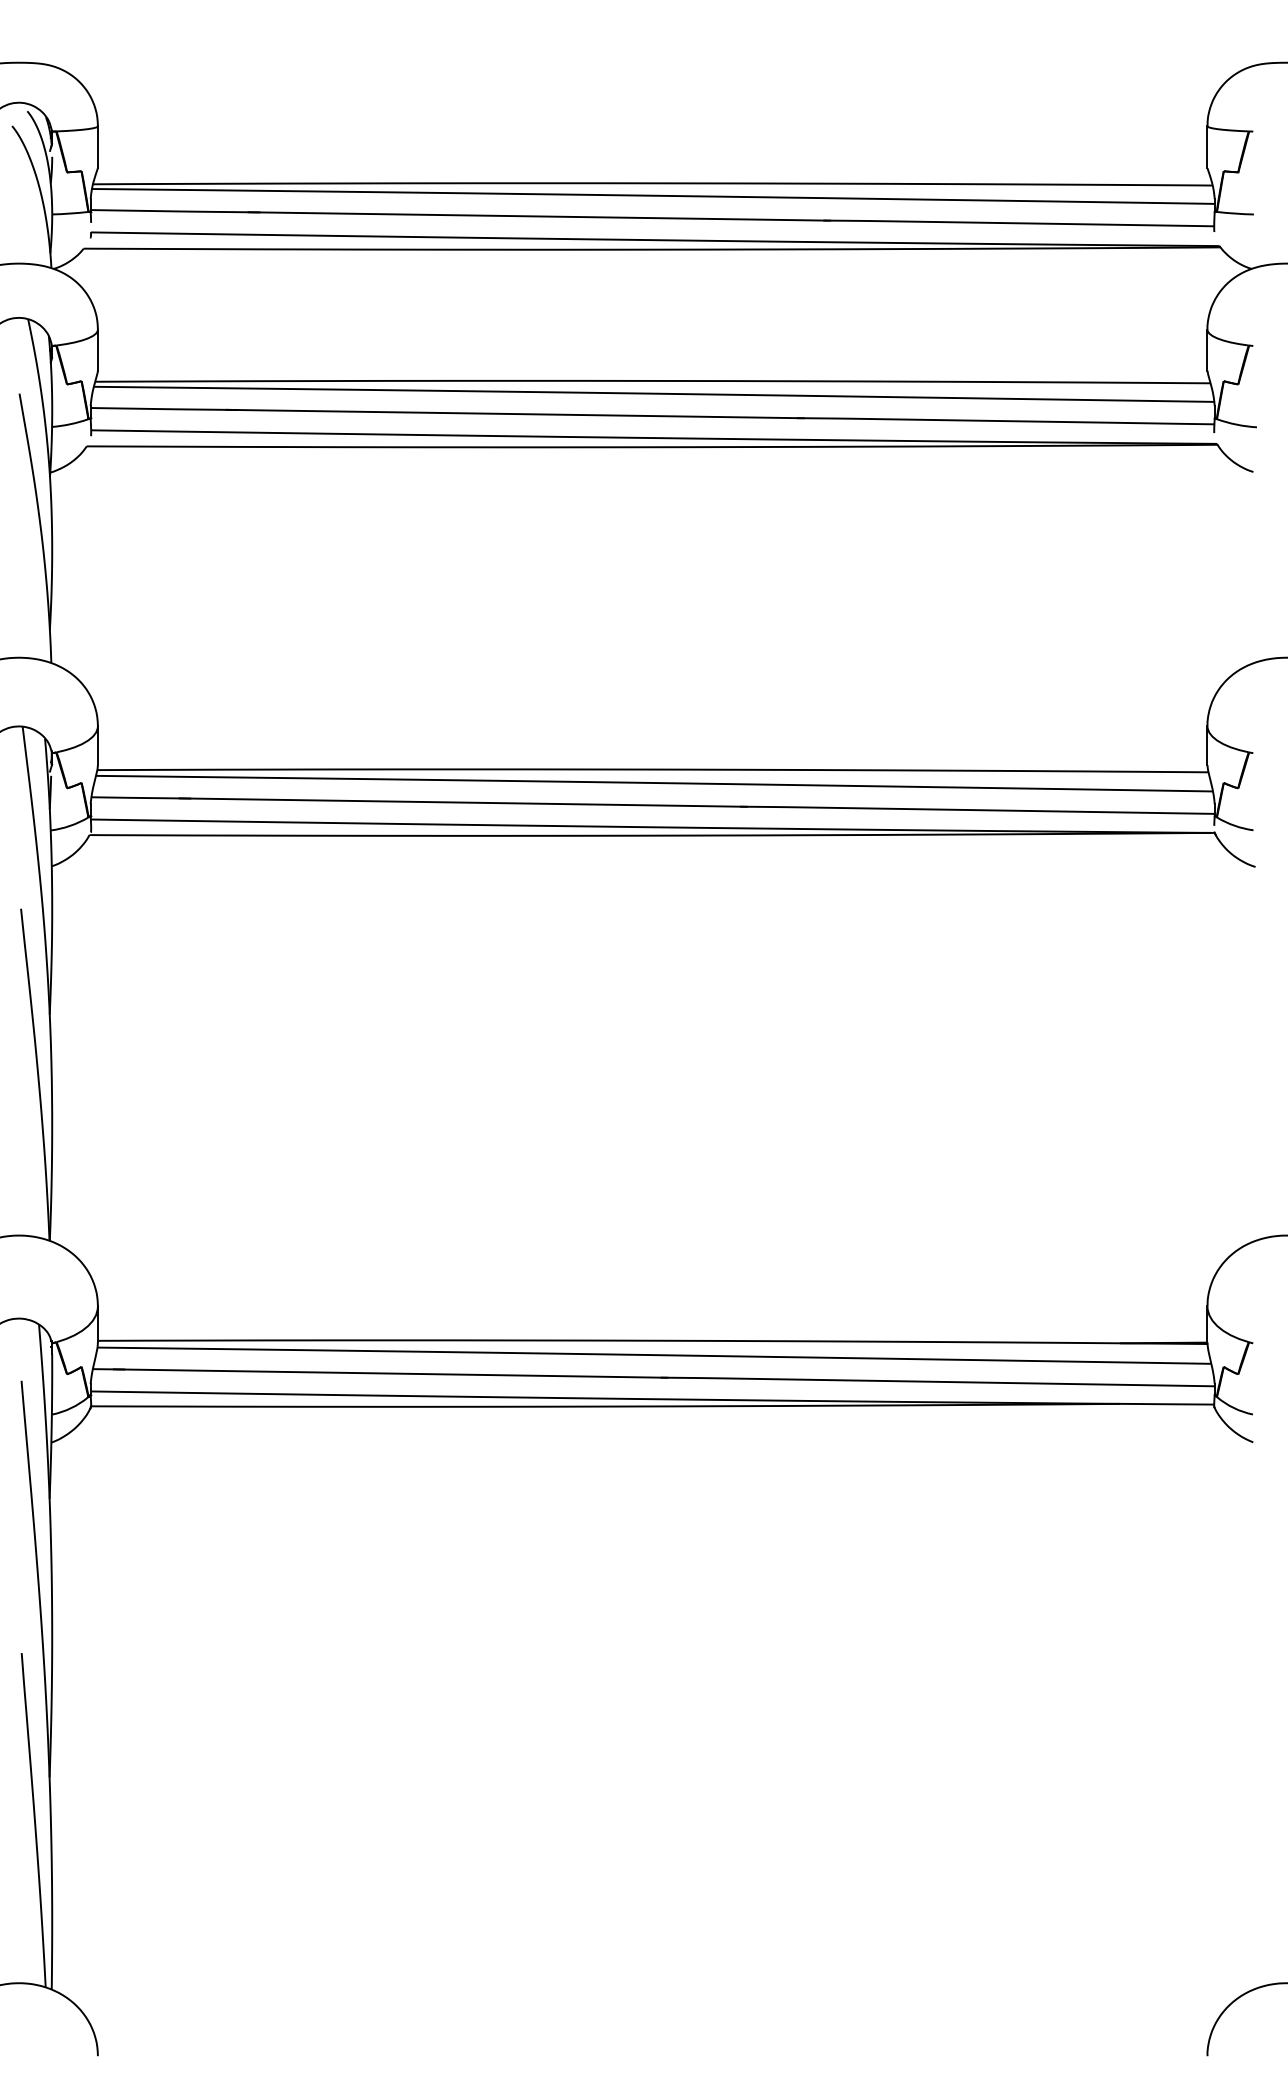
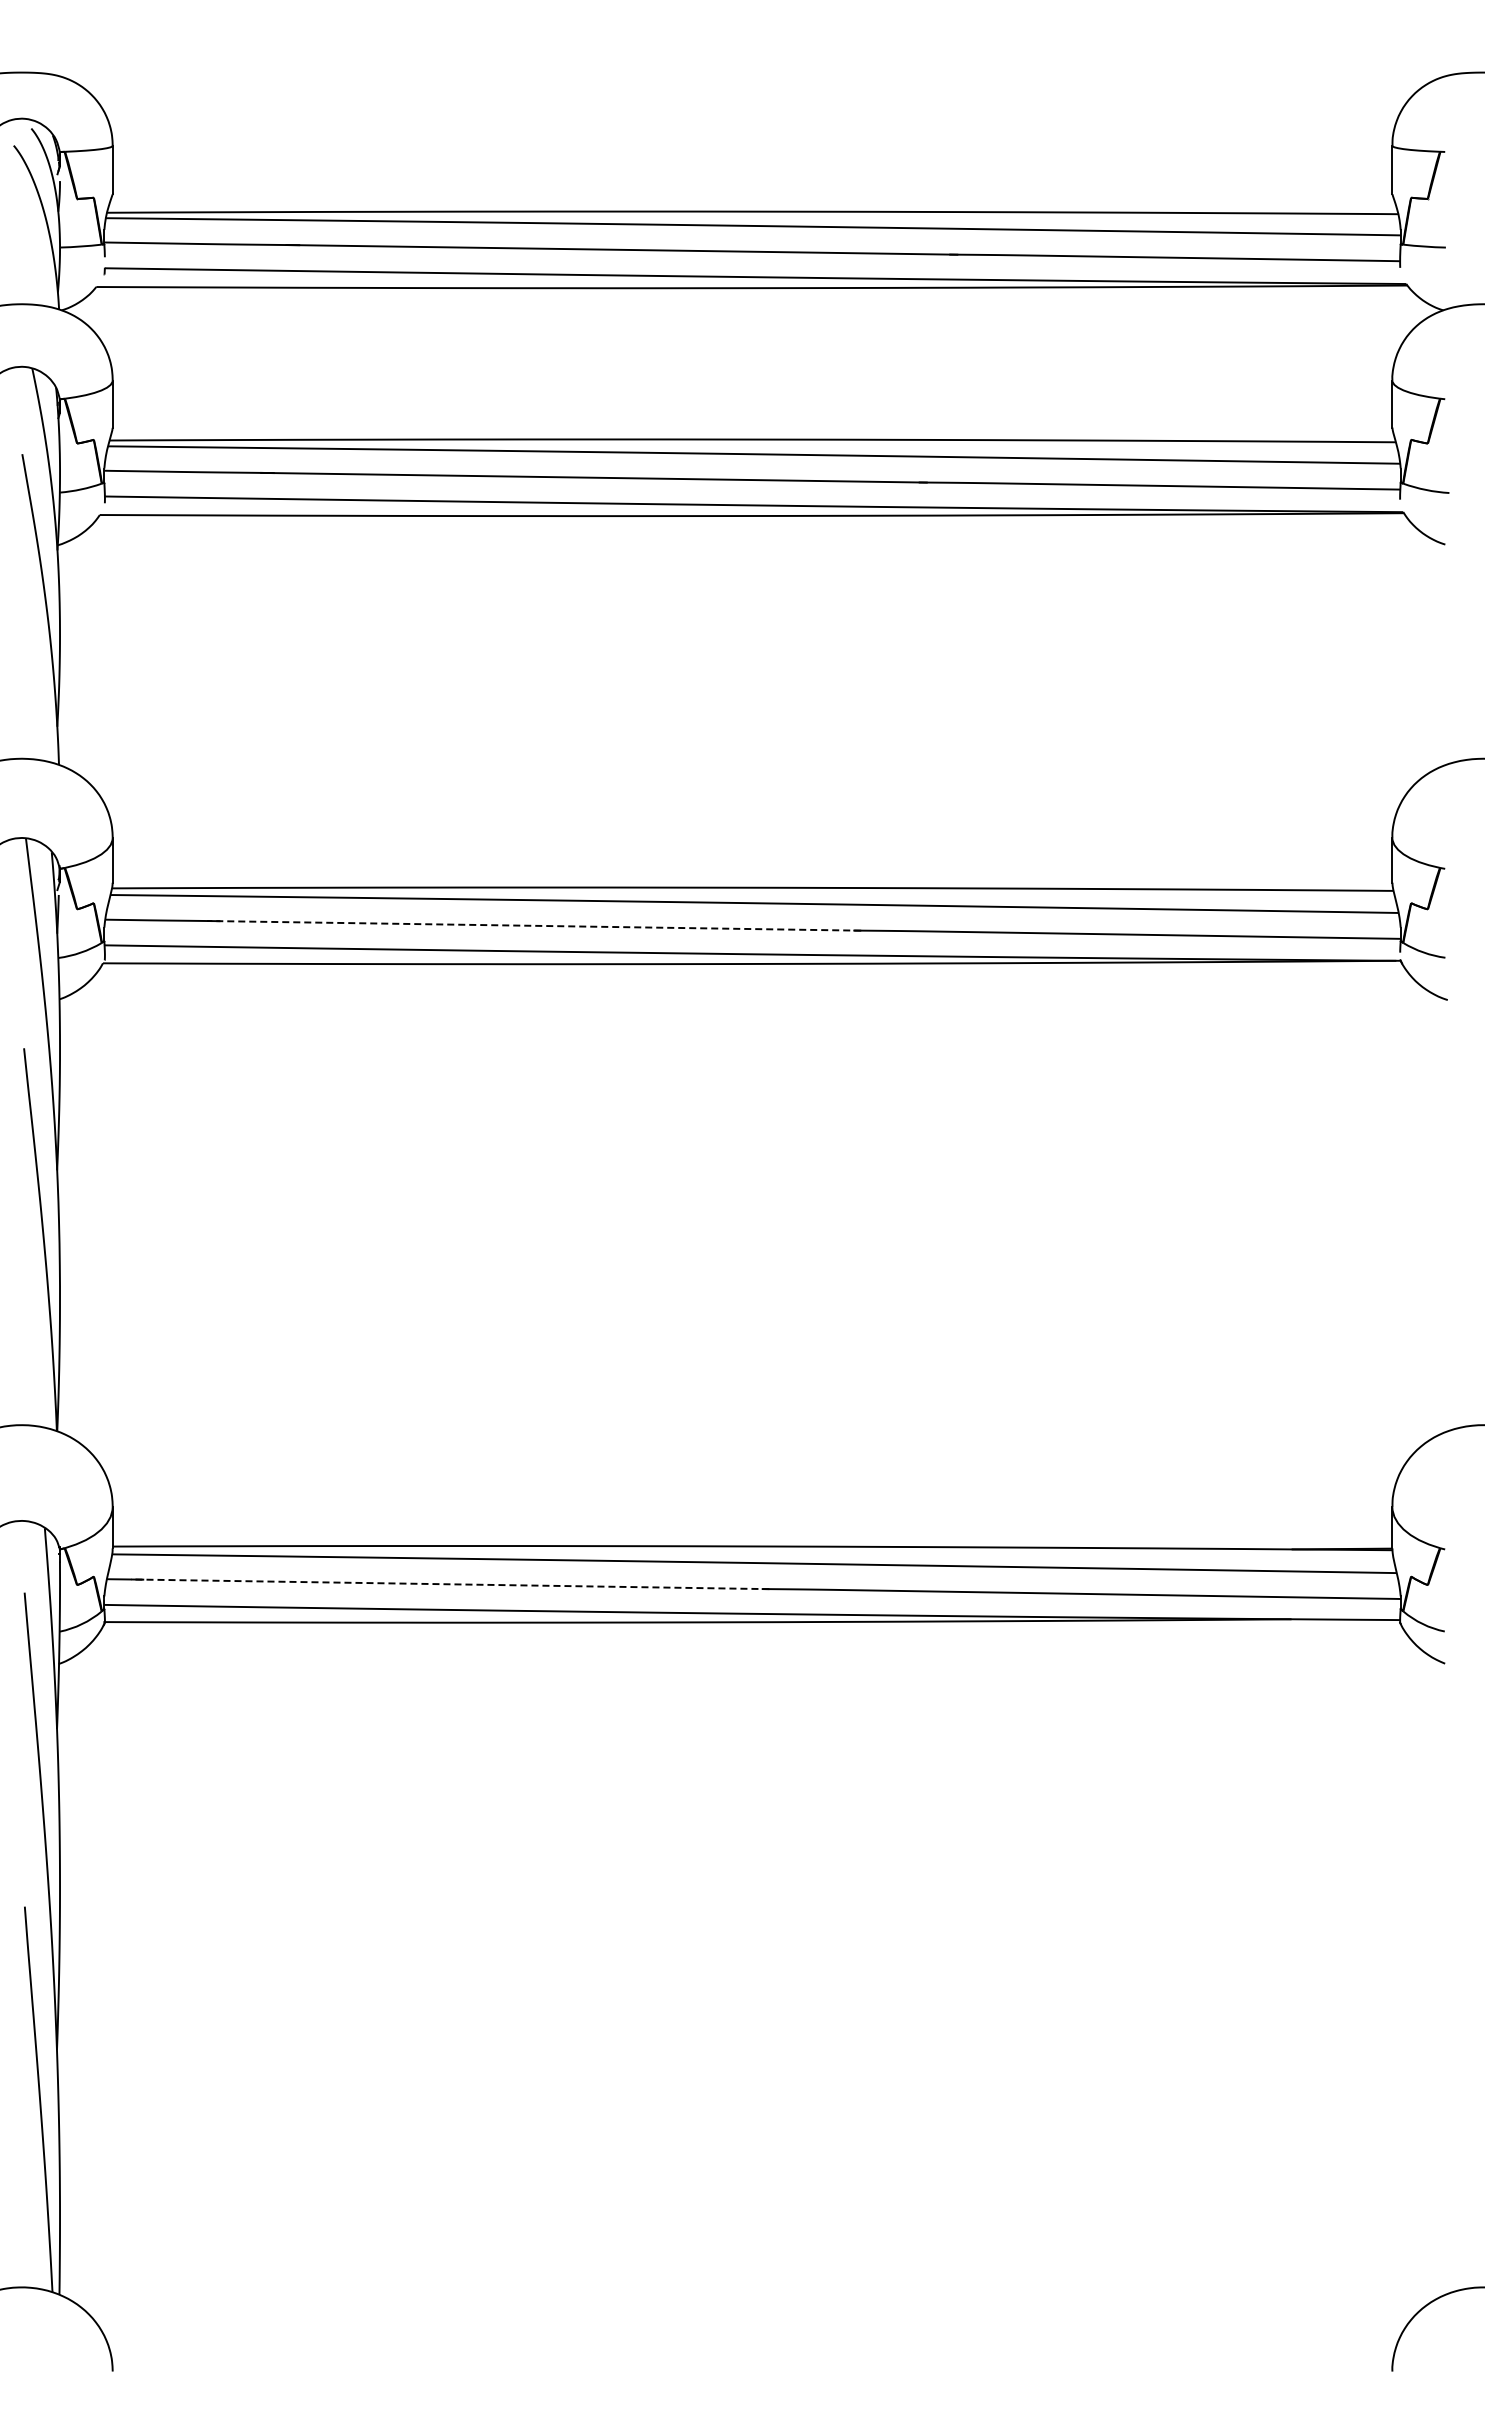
line: (462, 802) -> (533, 925), solid -> dashed
line: (389, 1373) -> (449, 1584), solid -> dashed

